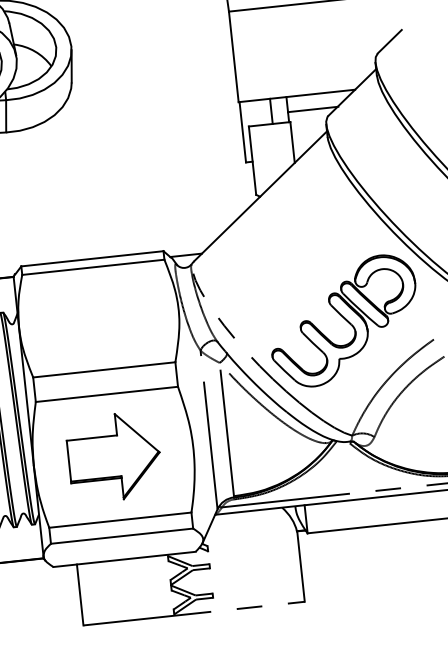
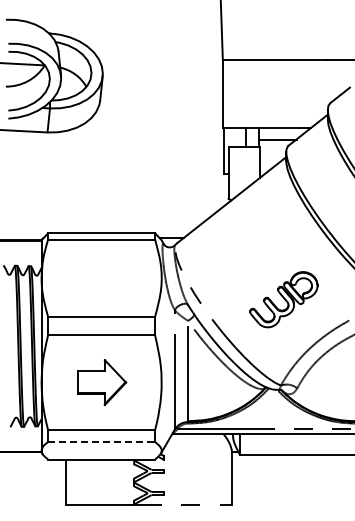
part: (343, 320) -> (283, 299), size x0.6
part: (114, 456) -> (102, 382), size x0.7
line: (123, 536) -> (102, 442), solid -> dashed

